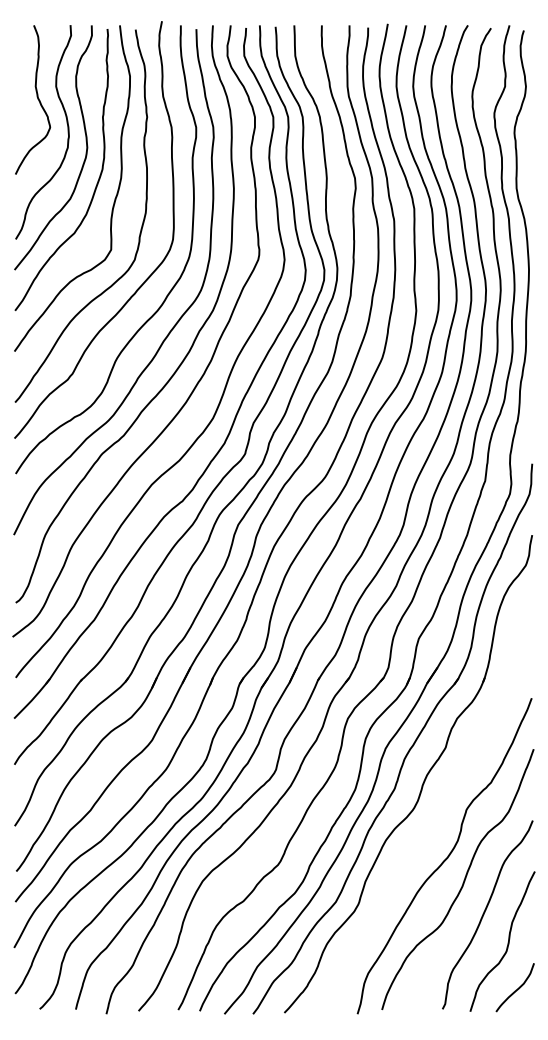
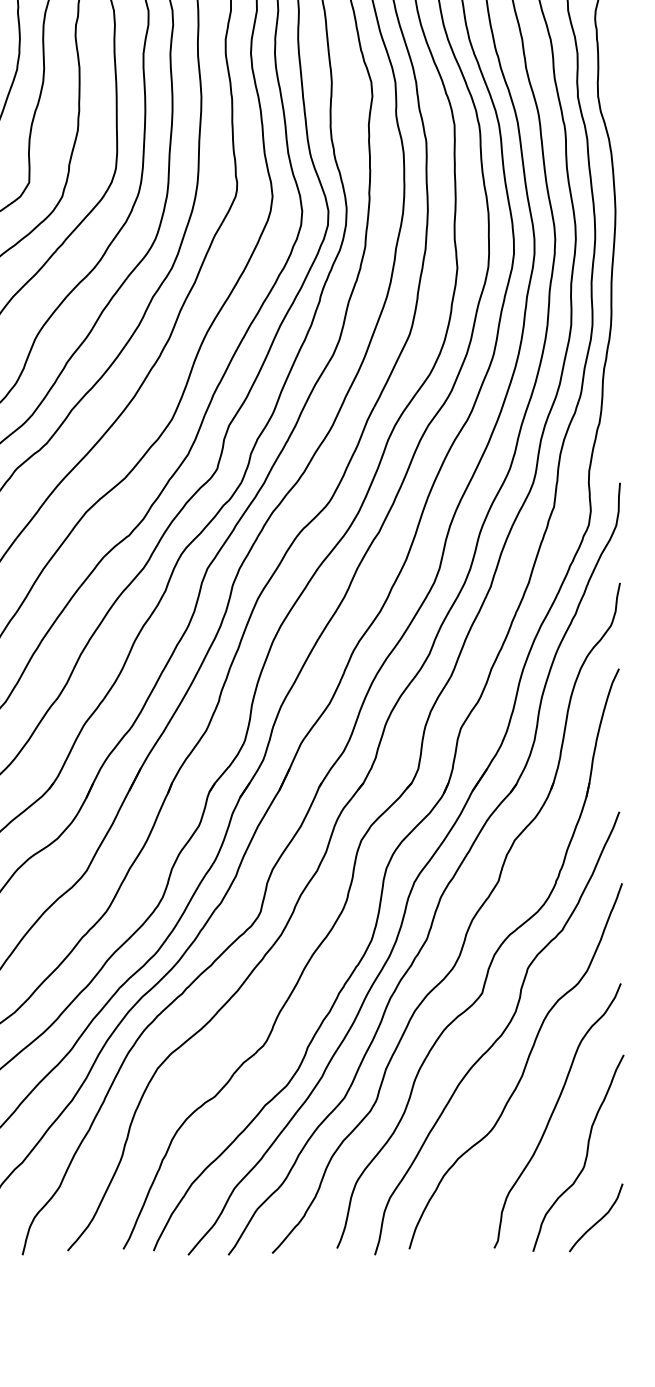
part: (439, 805) -> (489, 962), added

